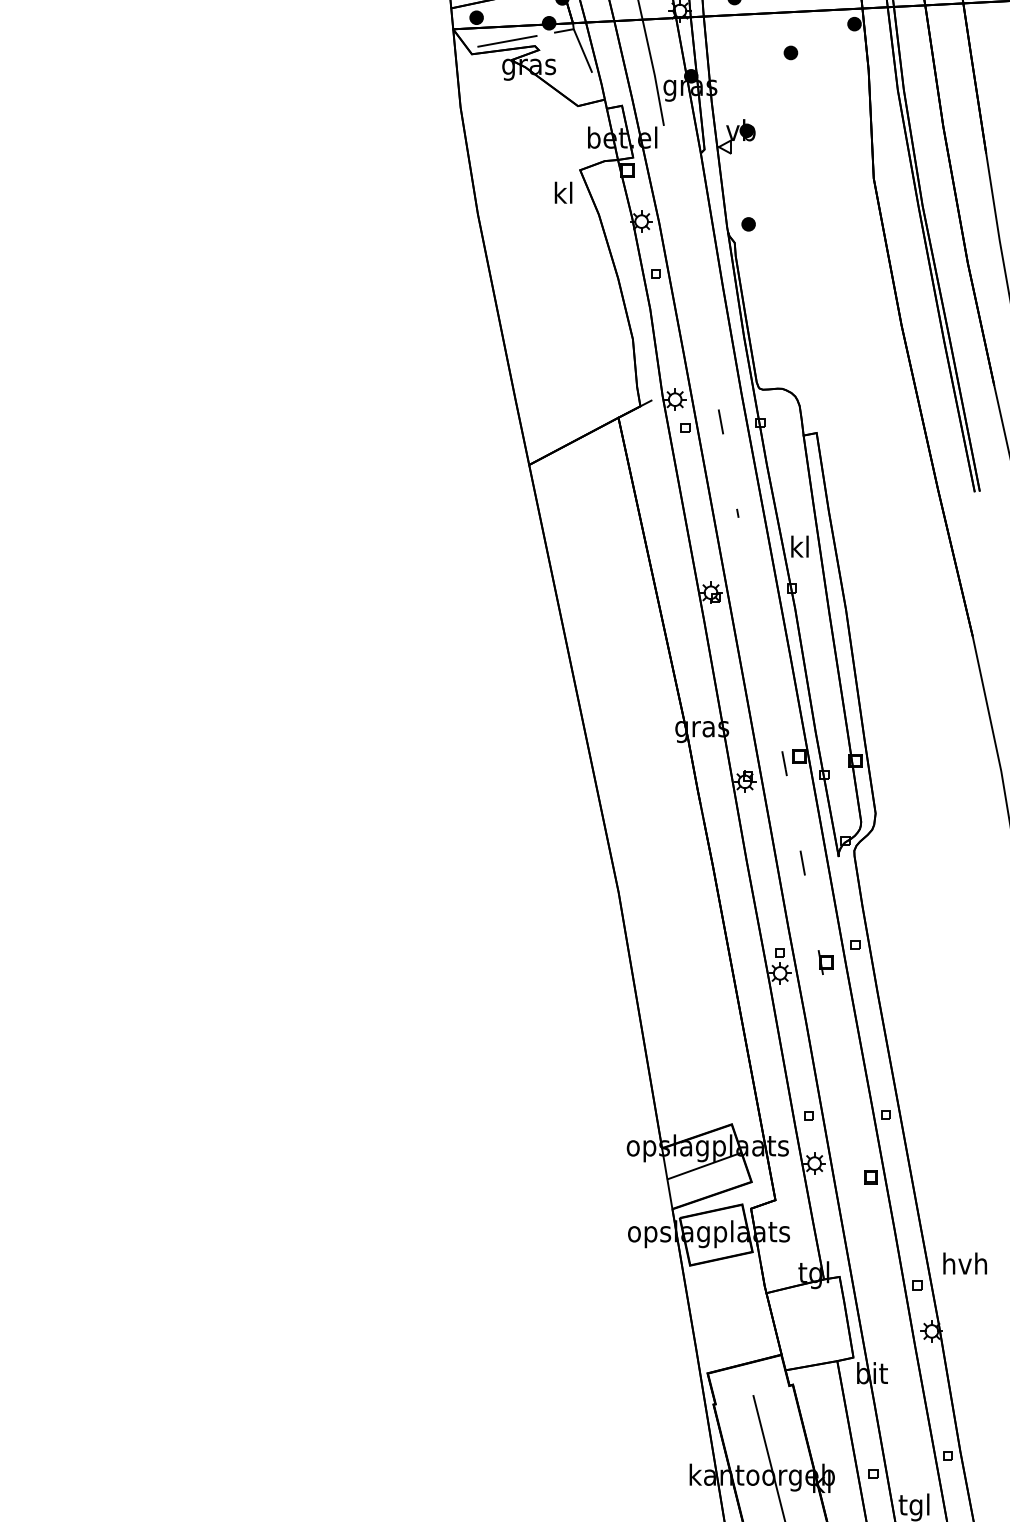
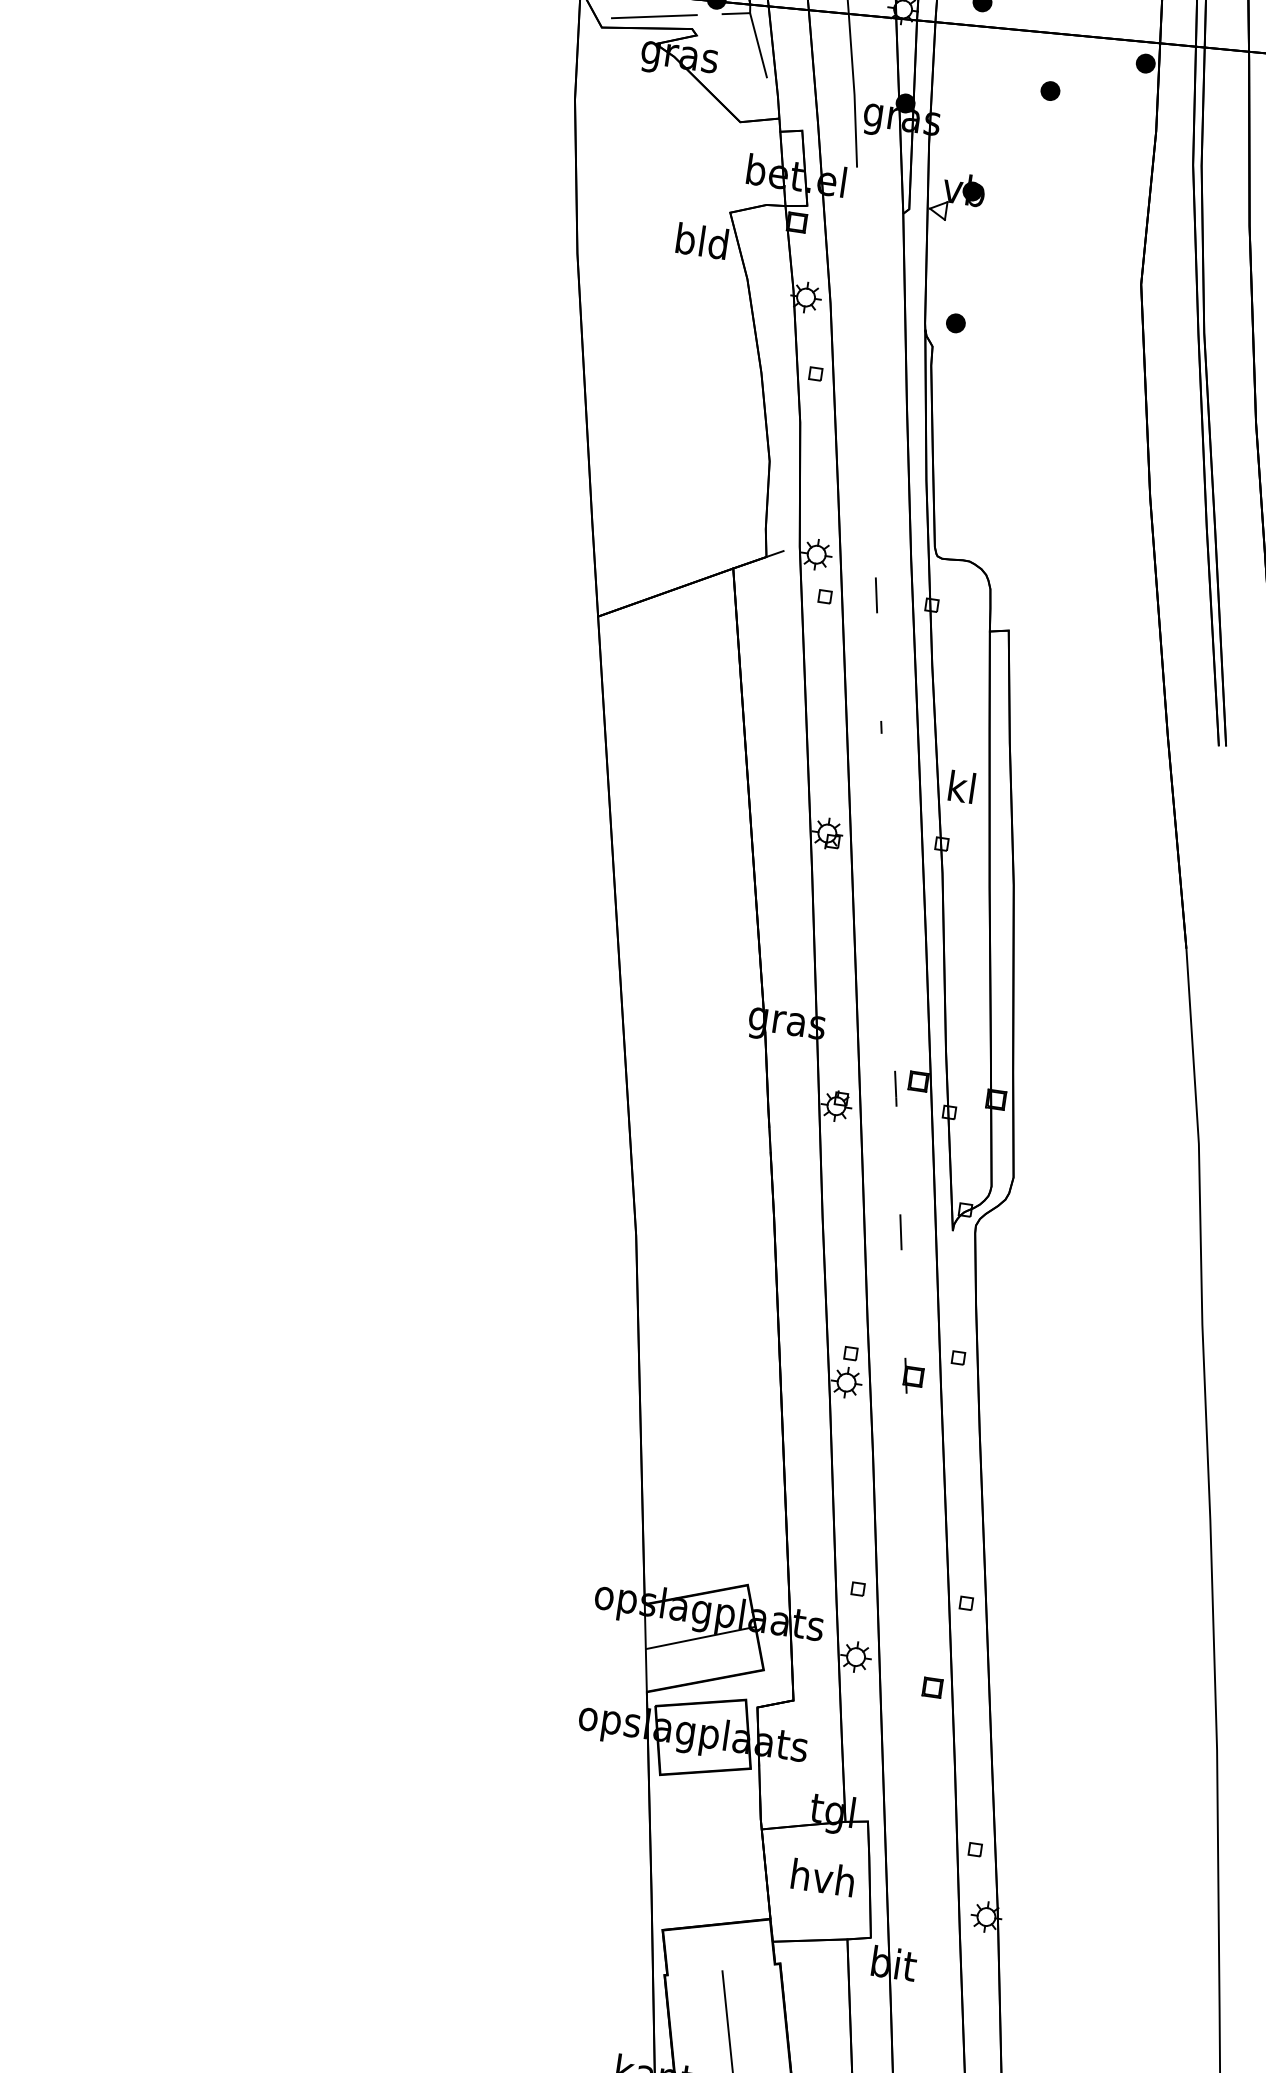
text: (563, 192) -> (702, 240), kl -> bld
text: (964, 1263) -> (822, 1877), moved

